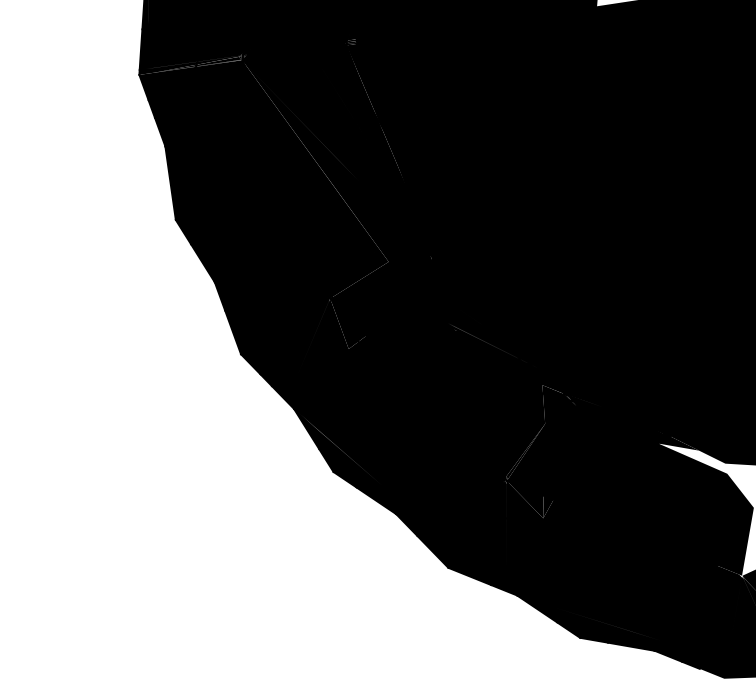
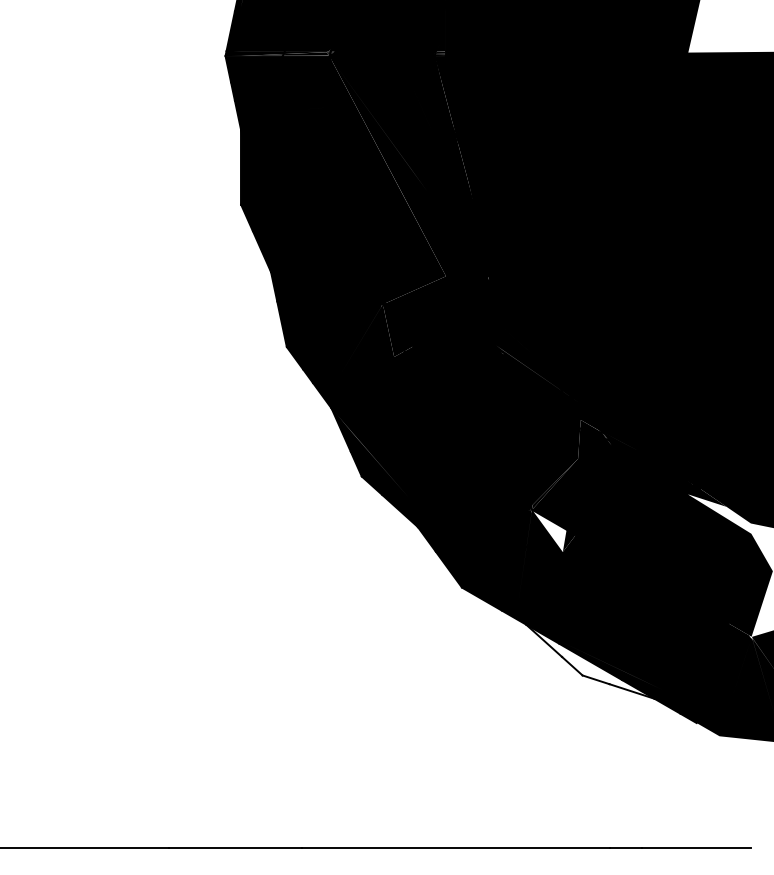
fill: (527, 498) -> (550, 530), removed
fill: (586, 622) -> (590, 661), removed

